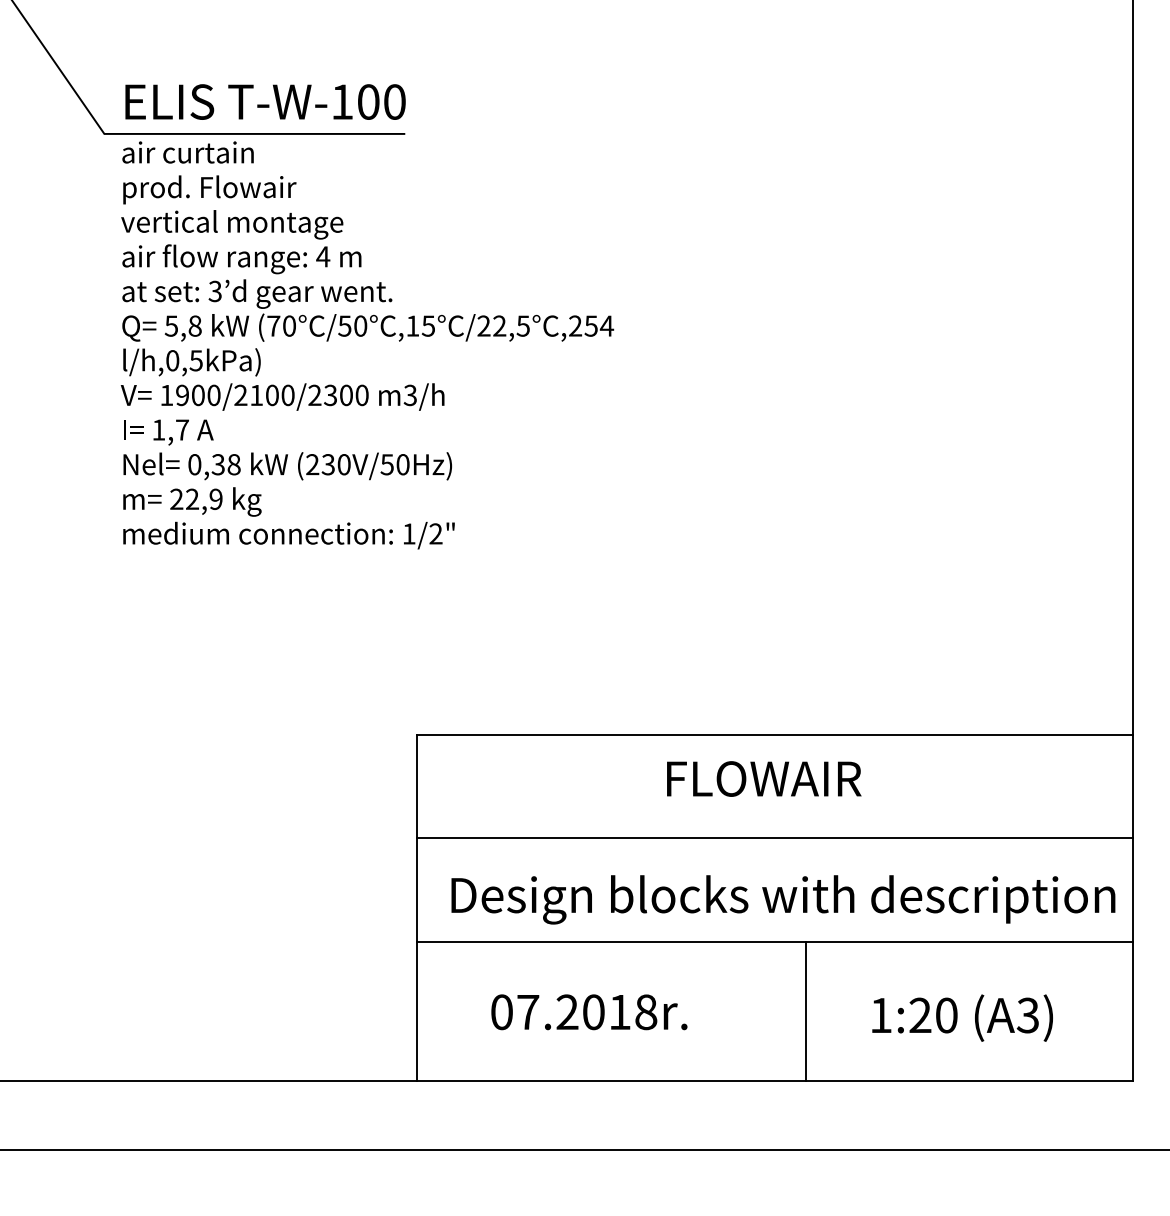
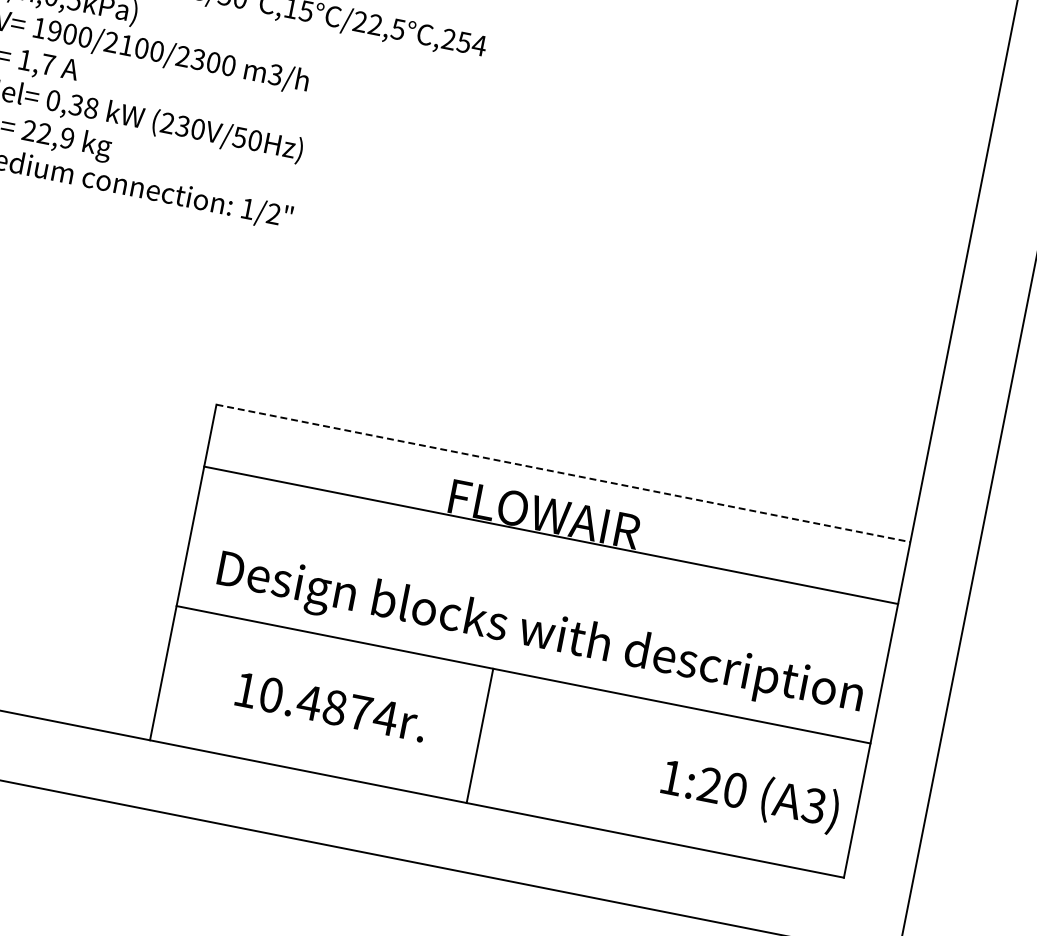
line: (775, 734) -> (564, 473), solid -> dashed
line: (774, 838) -> (551, 535), moved
line: (806, 1011) -> (480, 735), moved
text: (574, 1012) -> (316, 704), 07.2018r. -> 10.4874r.
text: (962, 1017) -> (750, 795), moved

